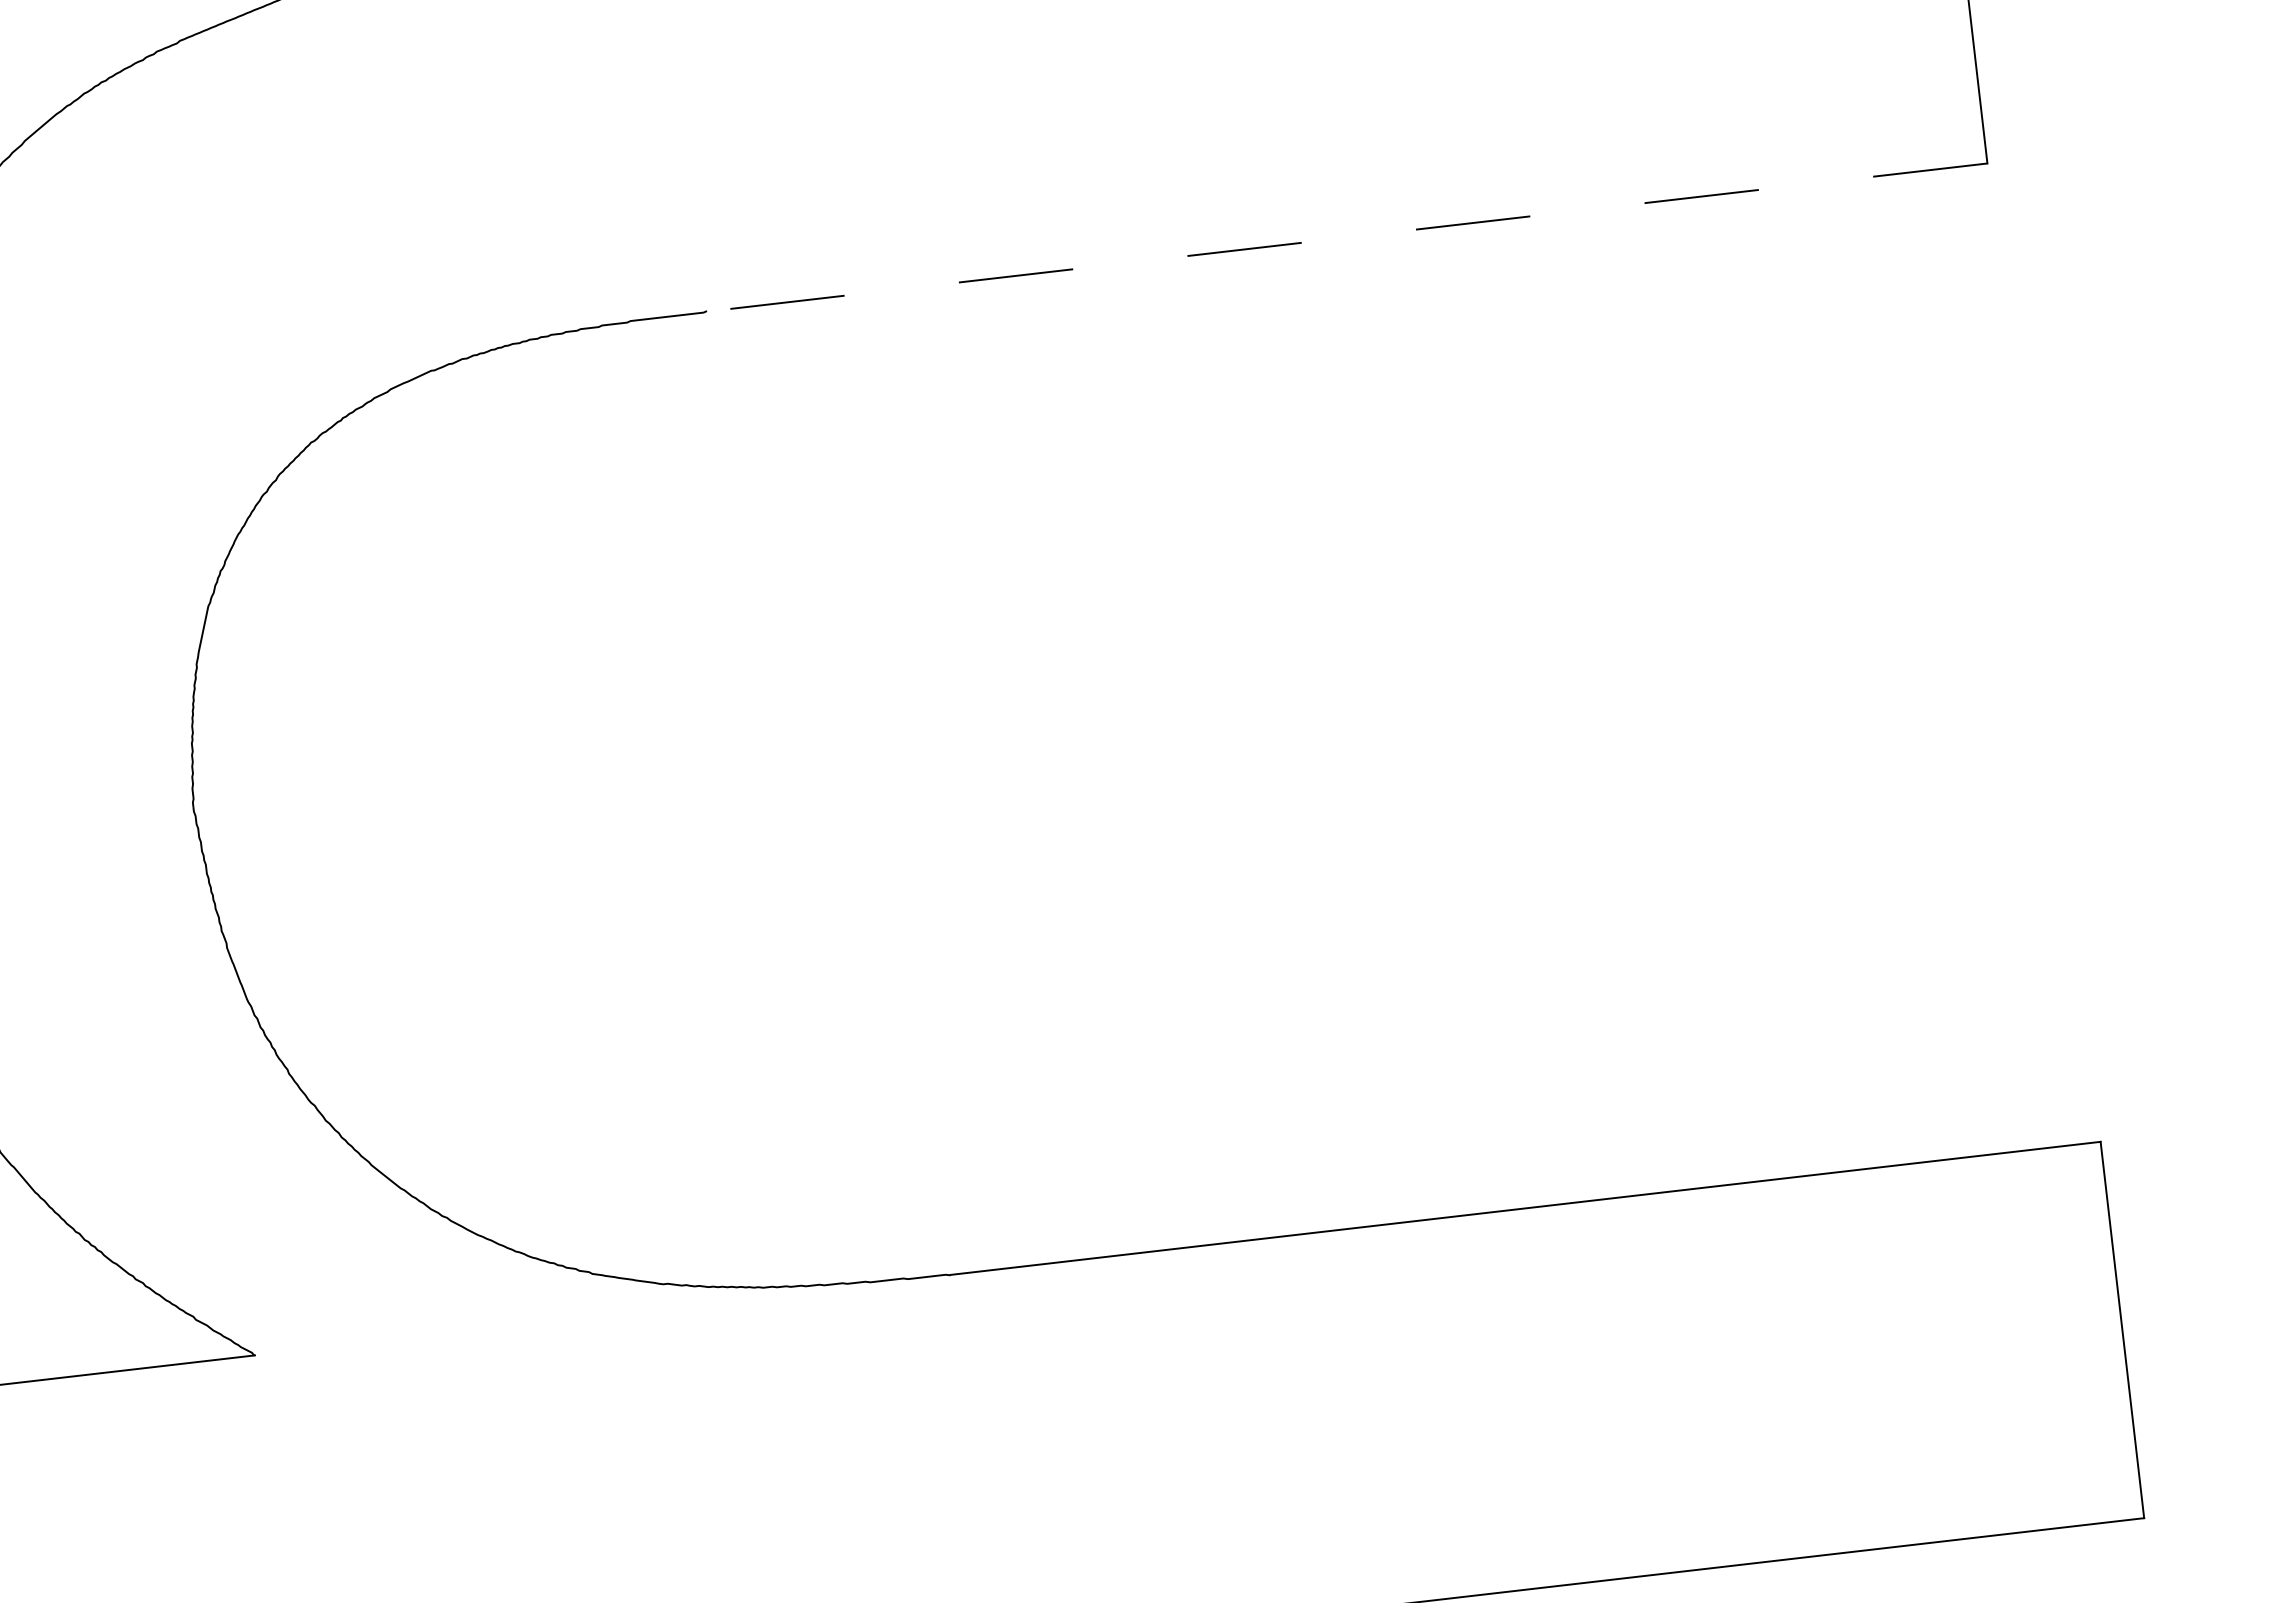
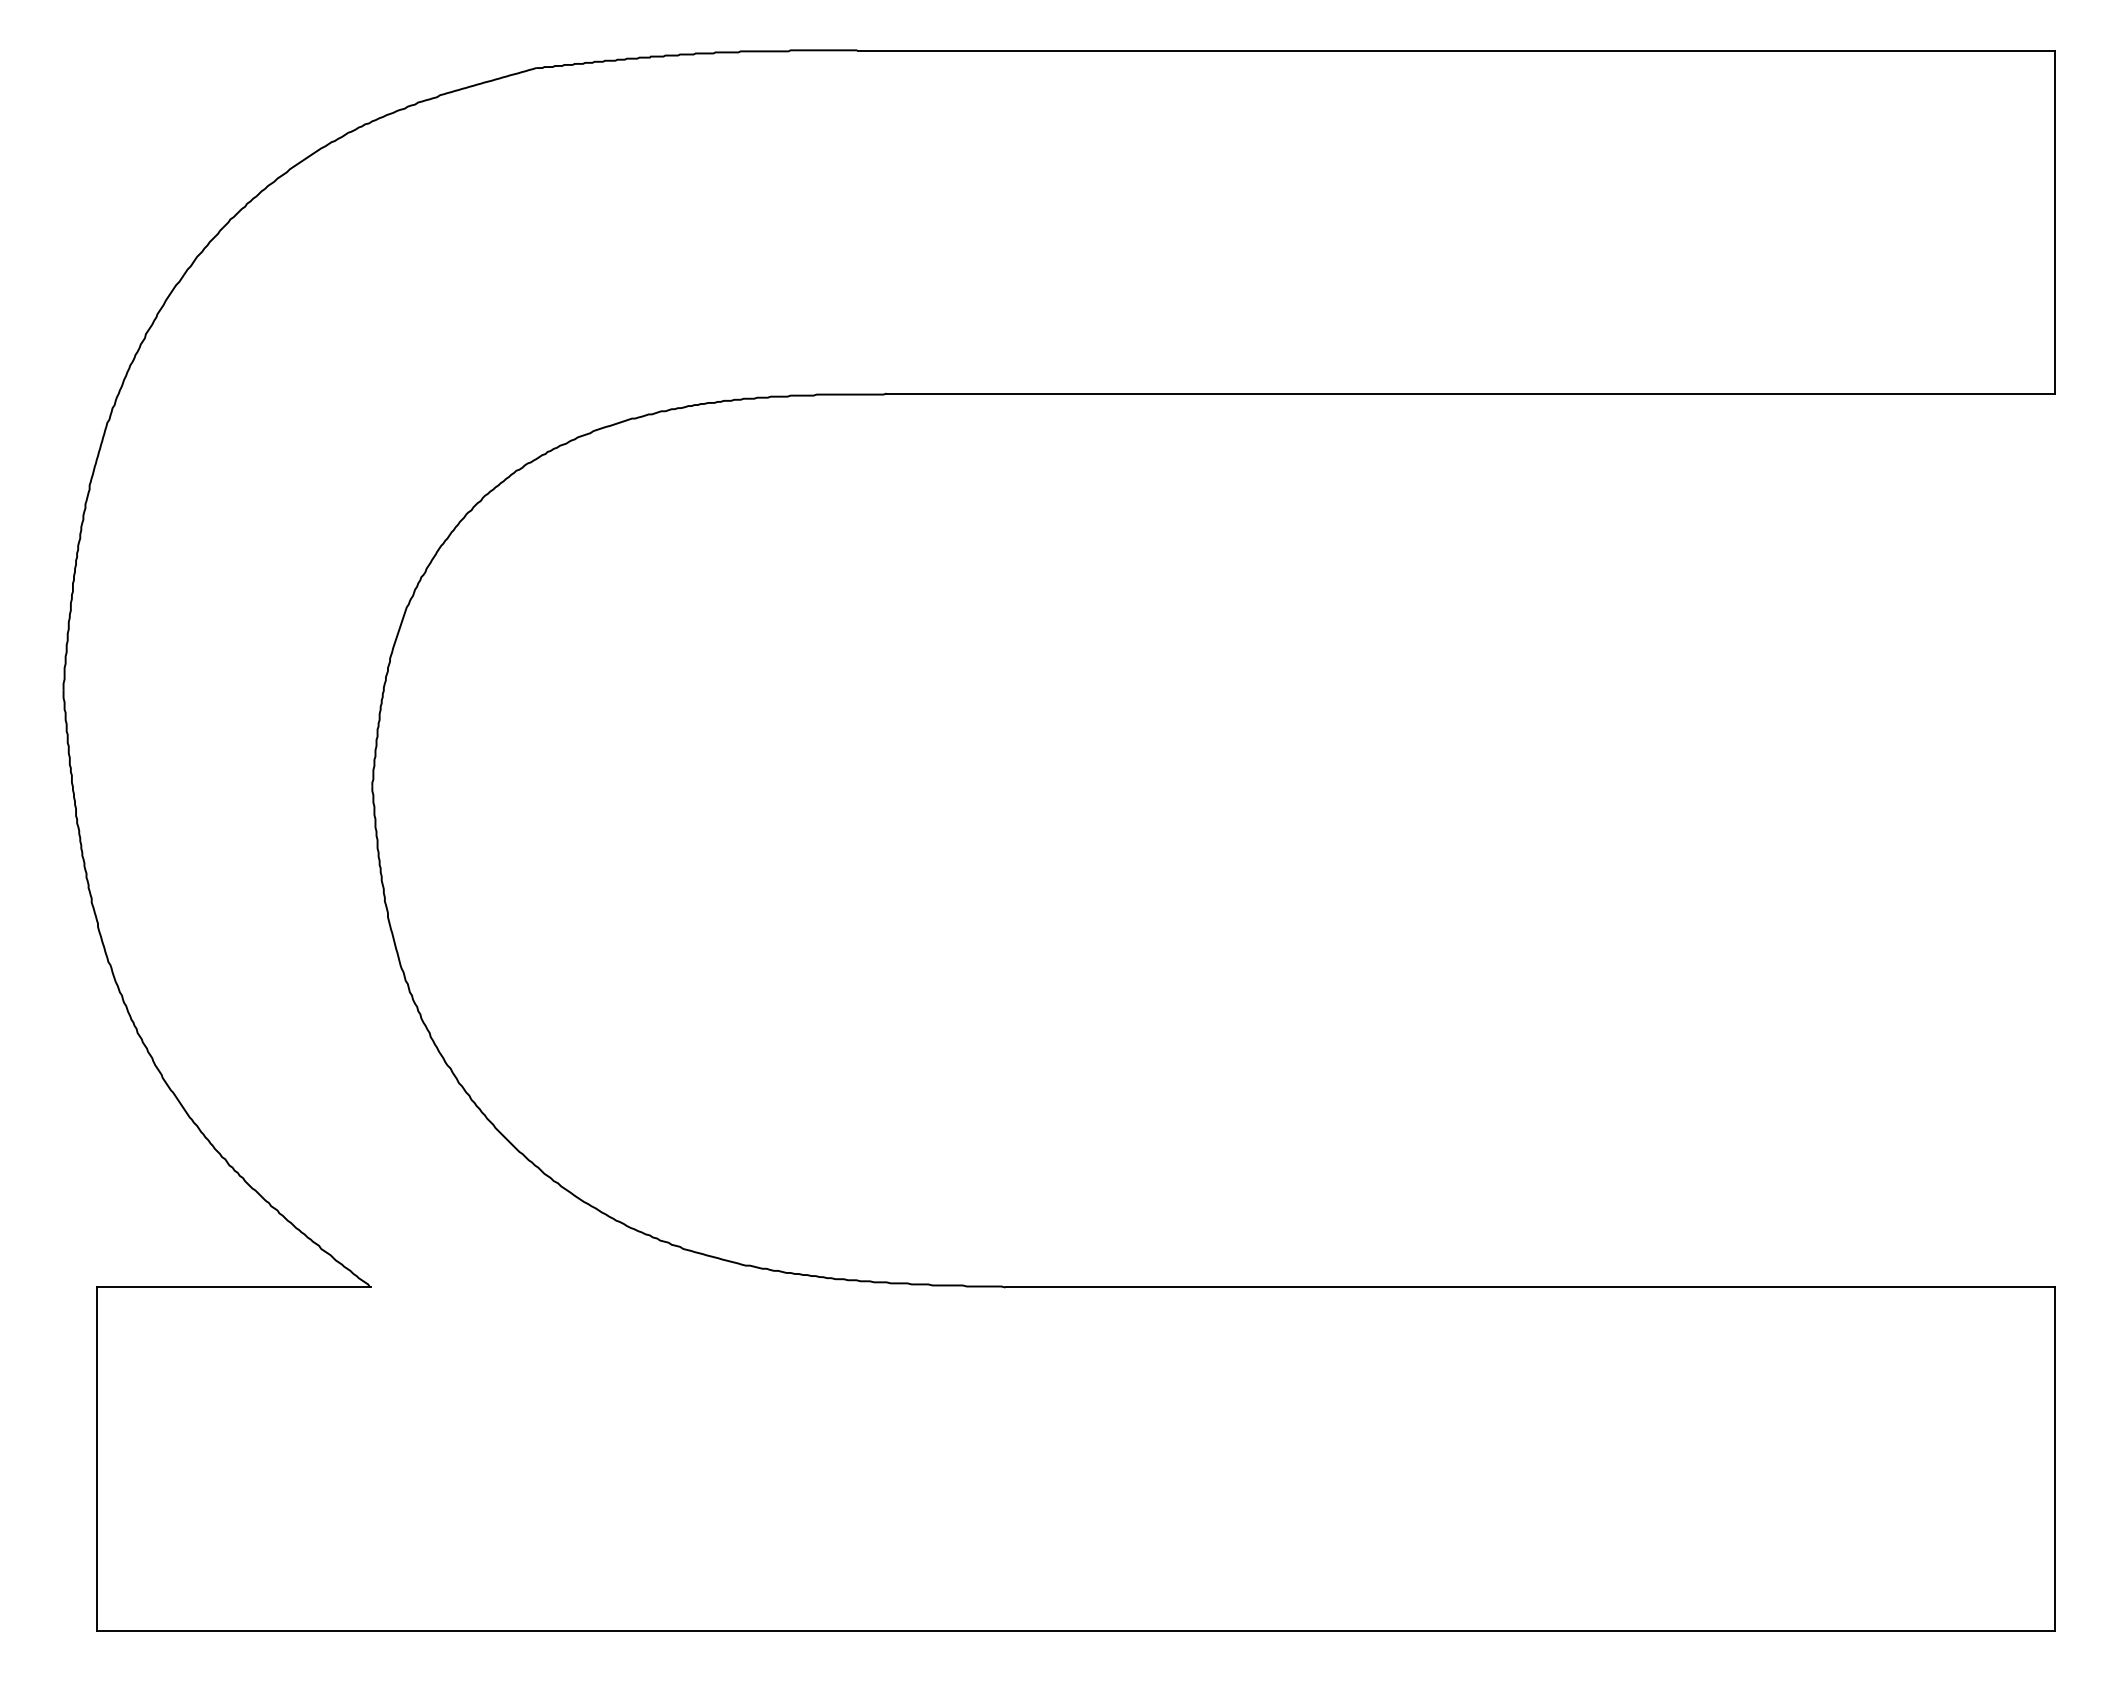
line: (1346, 238) -> (1470, 394), dashed -> solid

